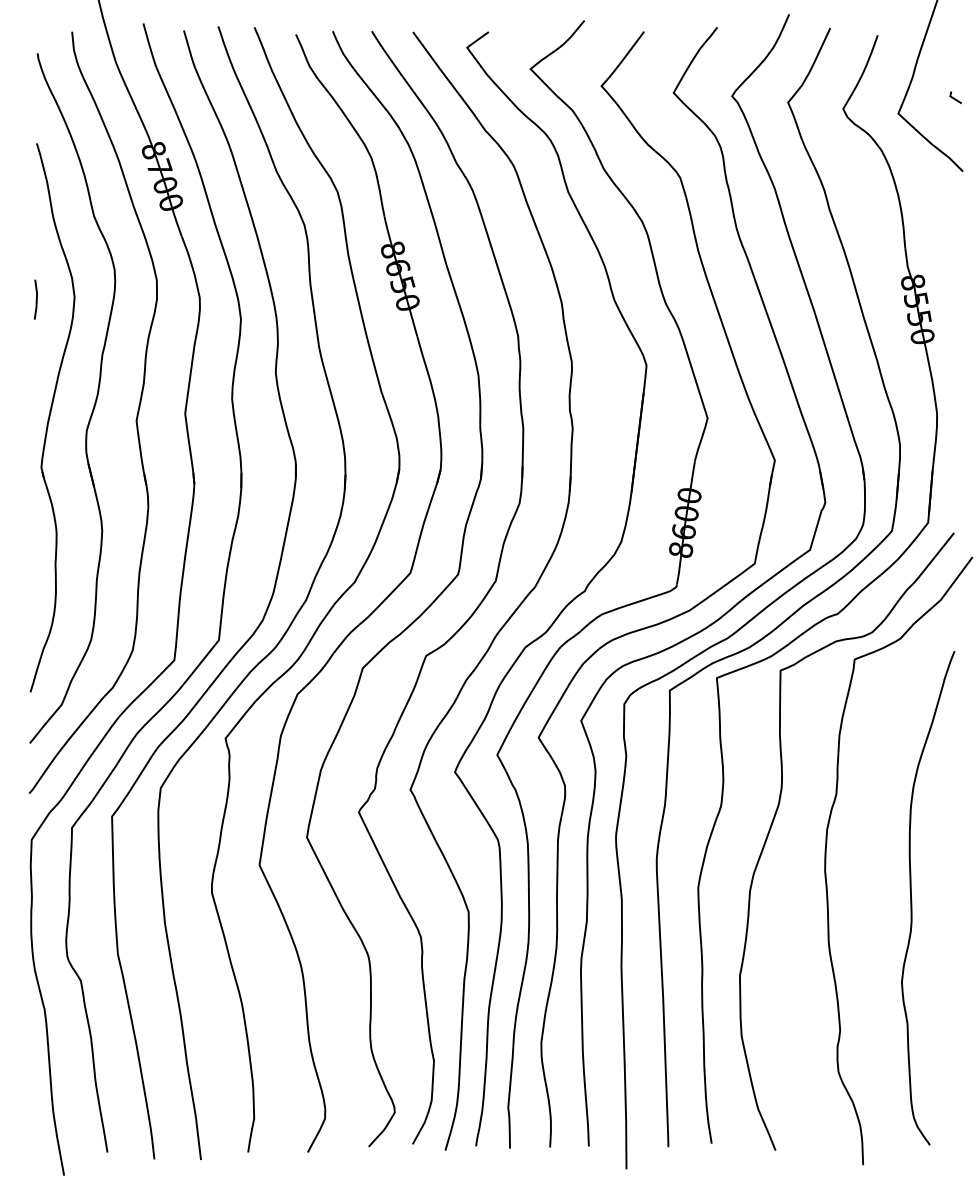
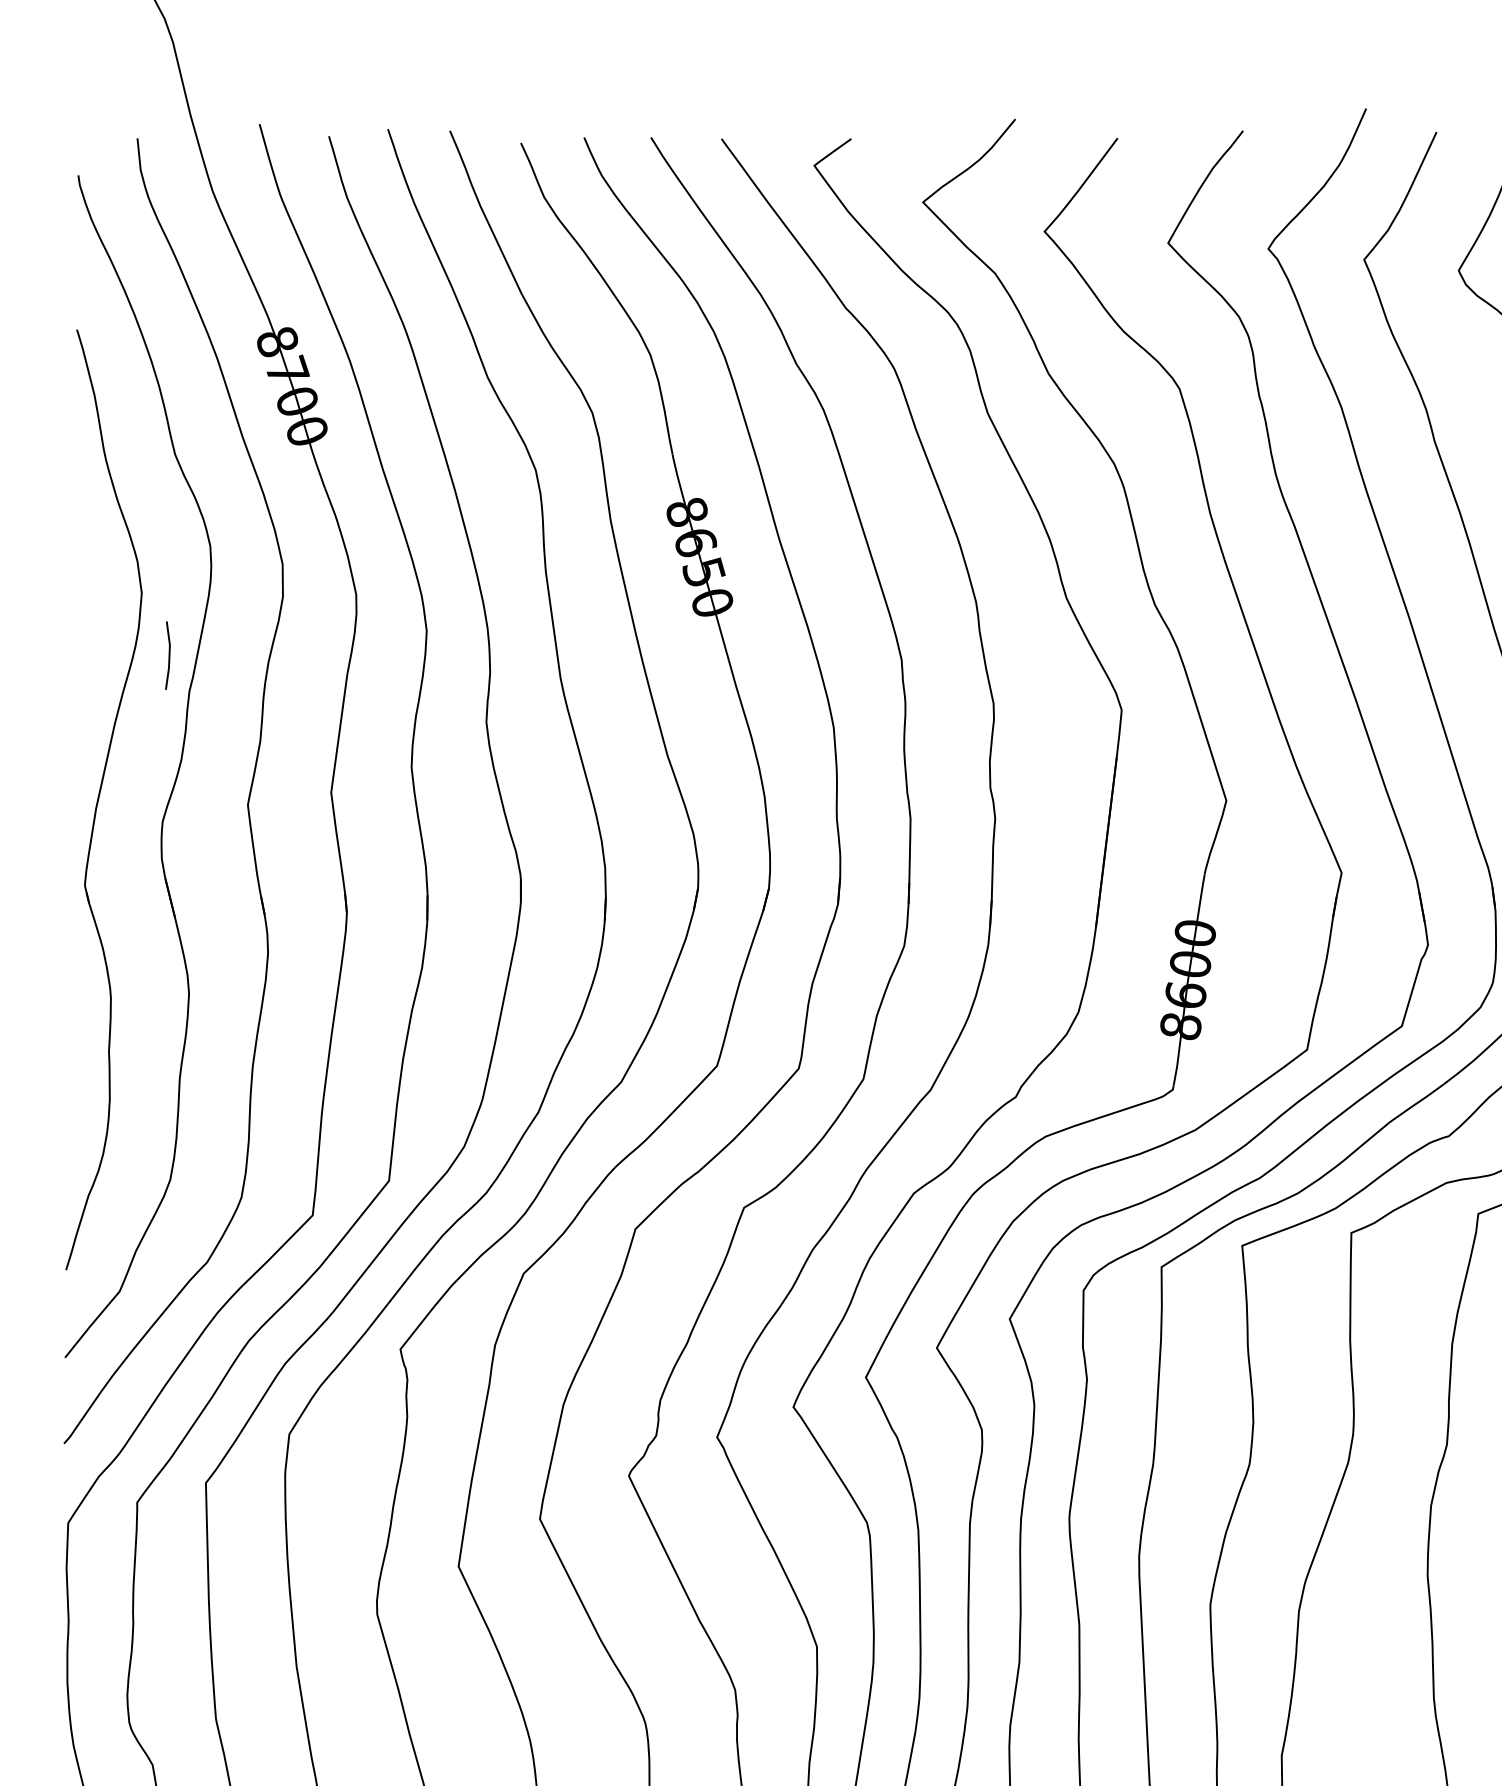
line: (35, 299) -> (167, 655), moved

